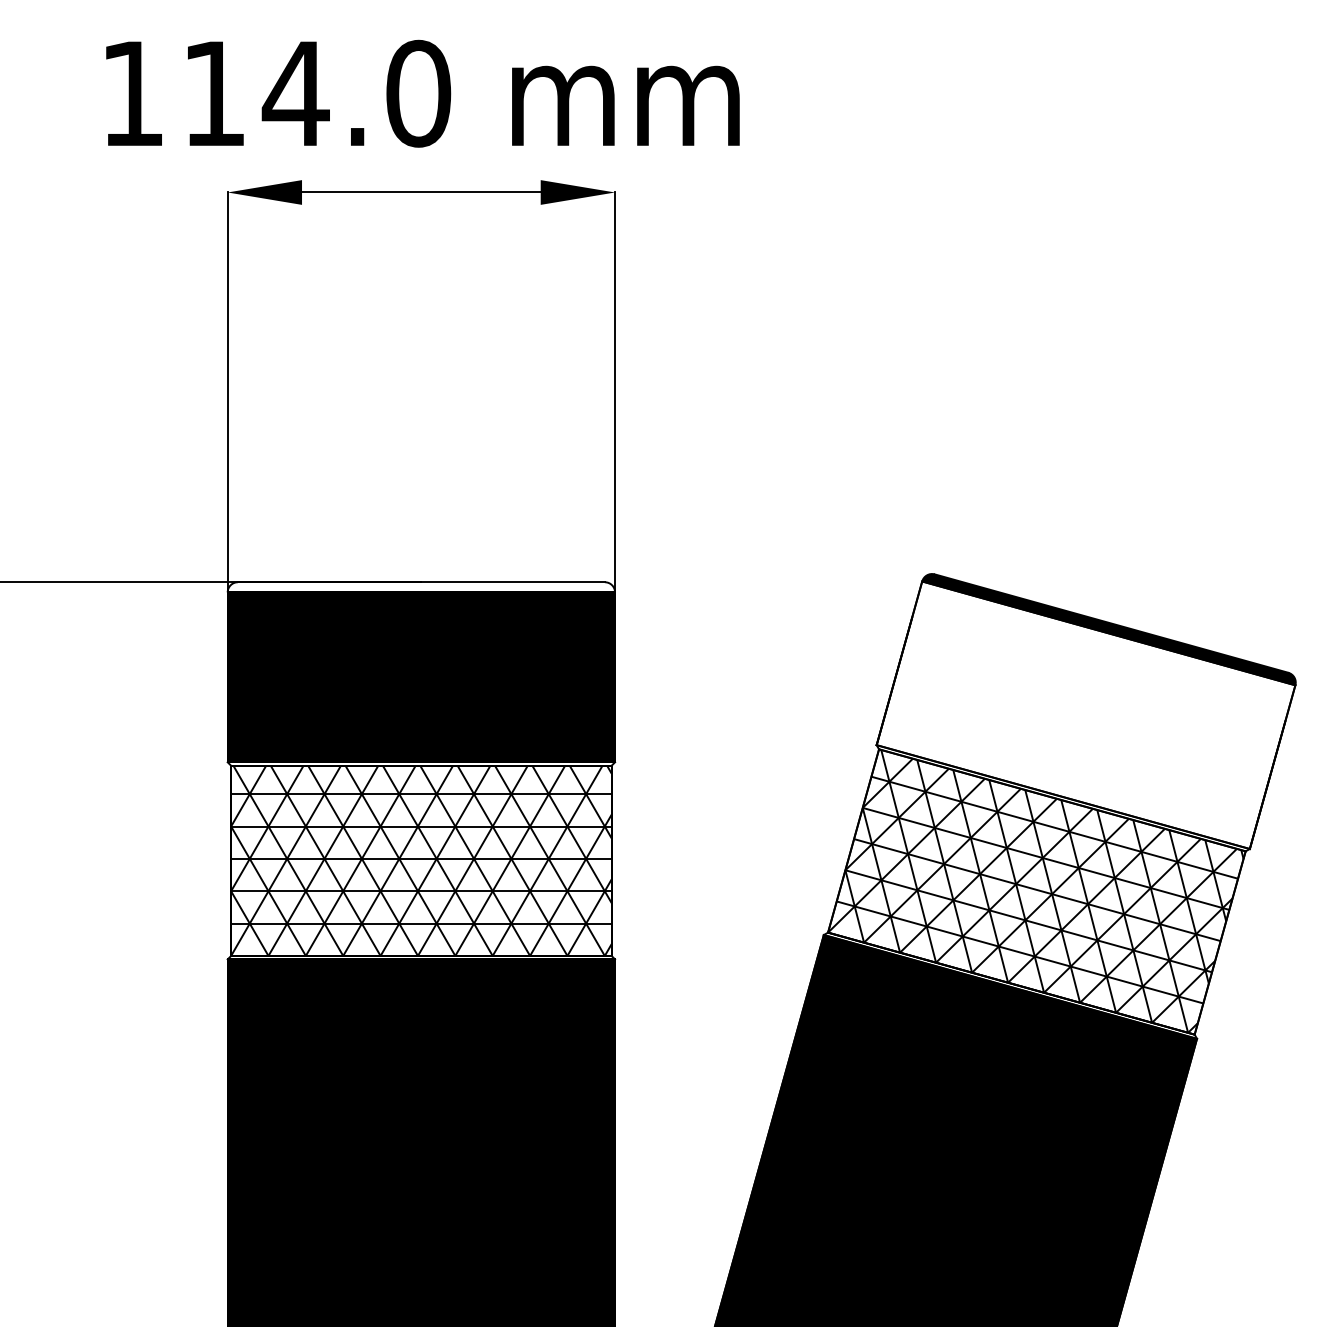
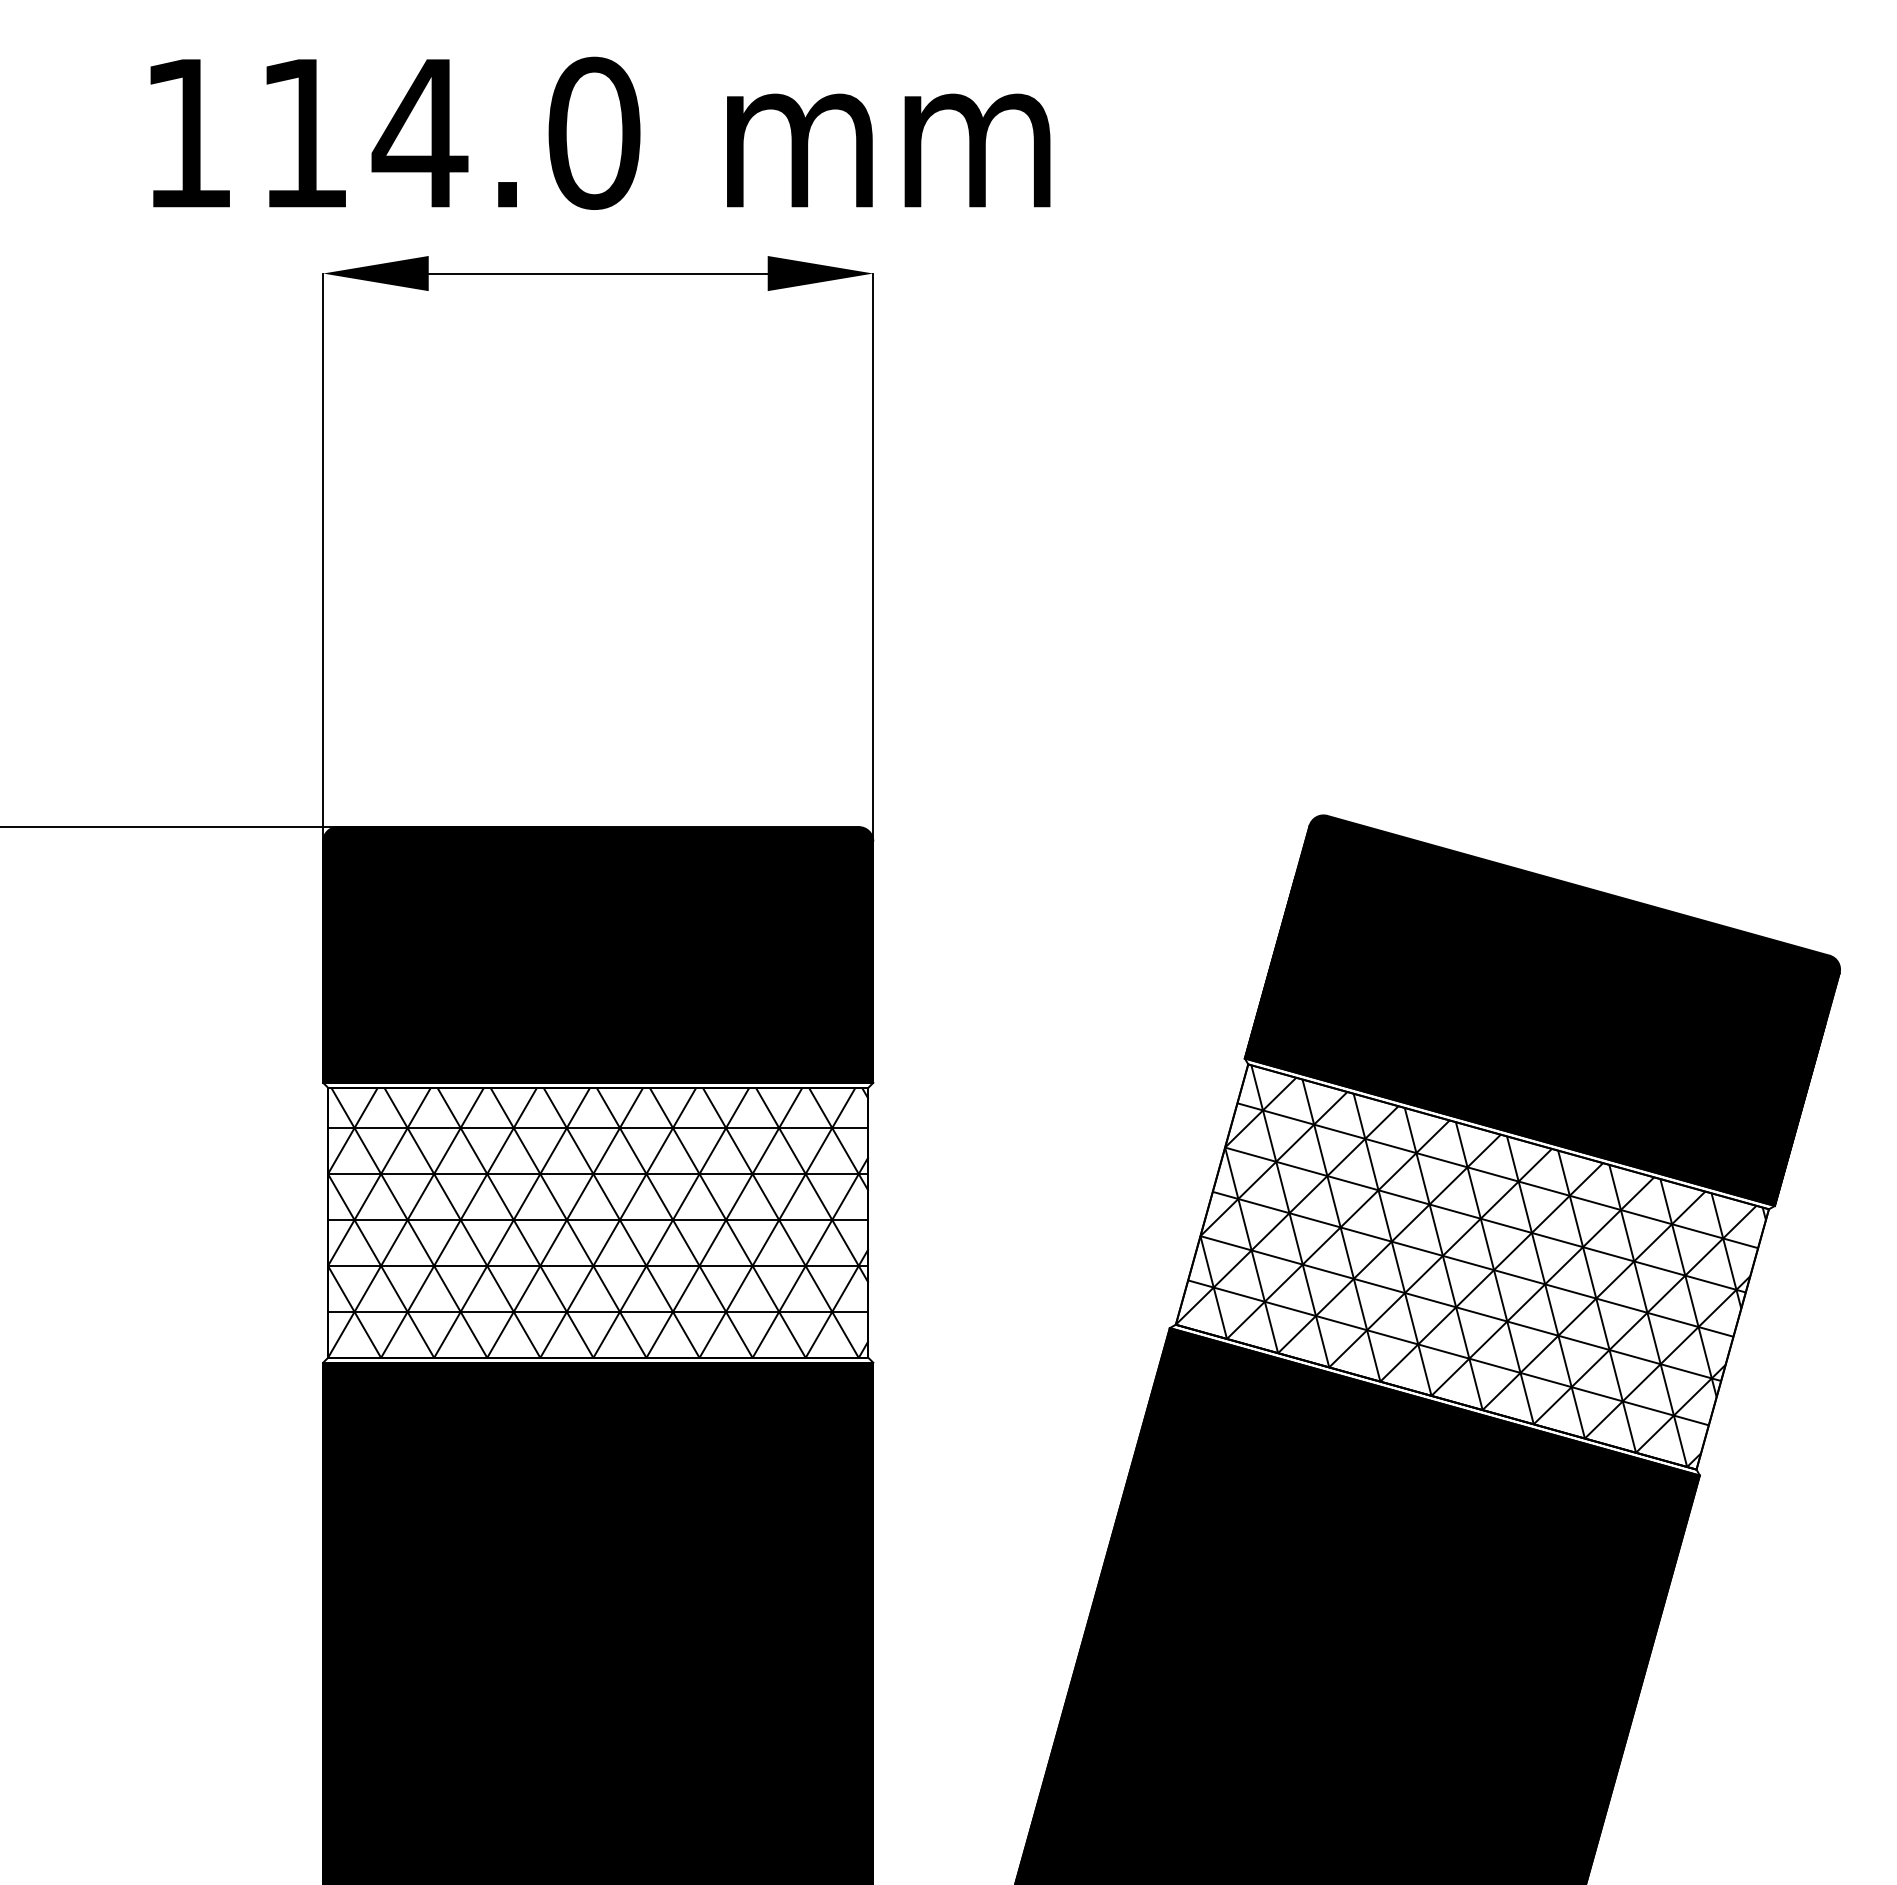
fill: (421, 587) -> (598, 834), added
fill: (1085, 714) -> (1541, 1015), added

